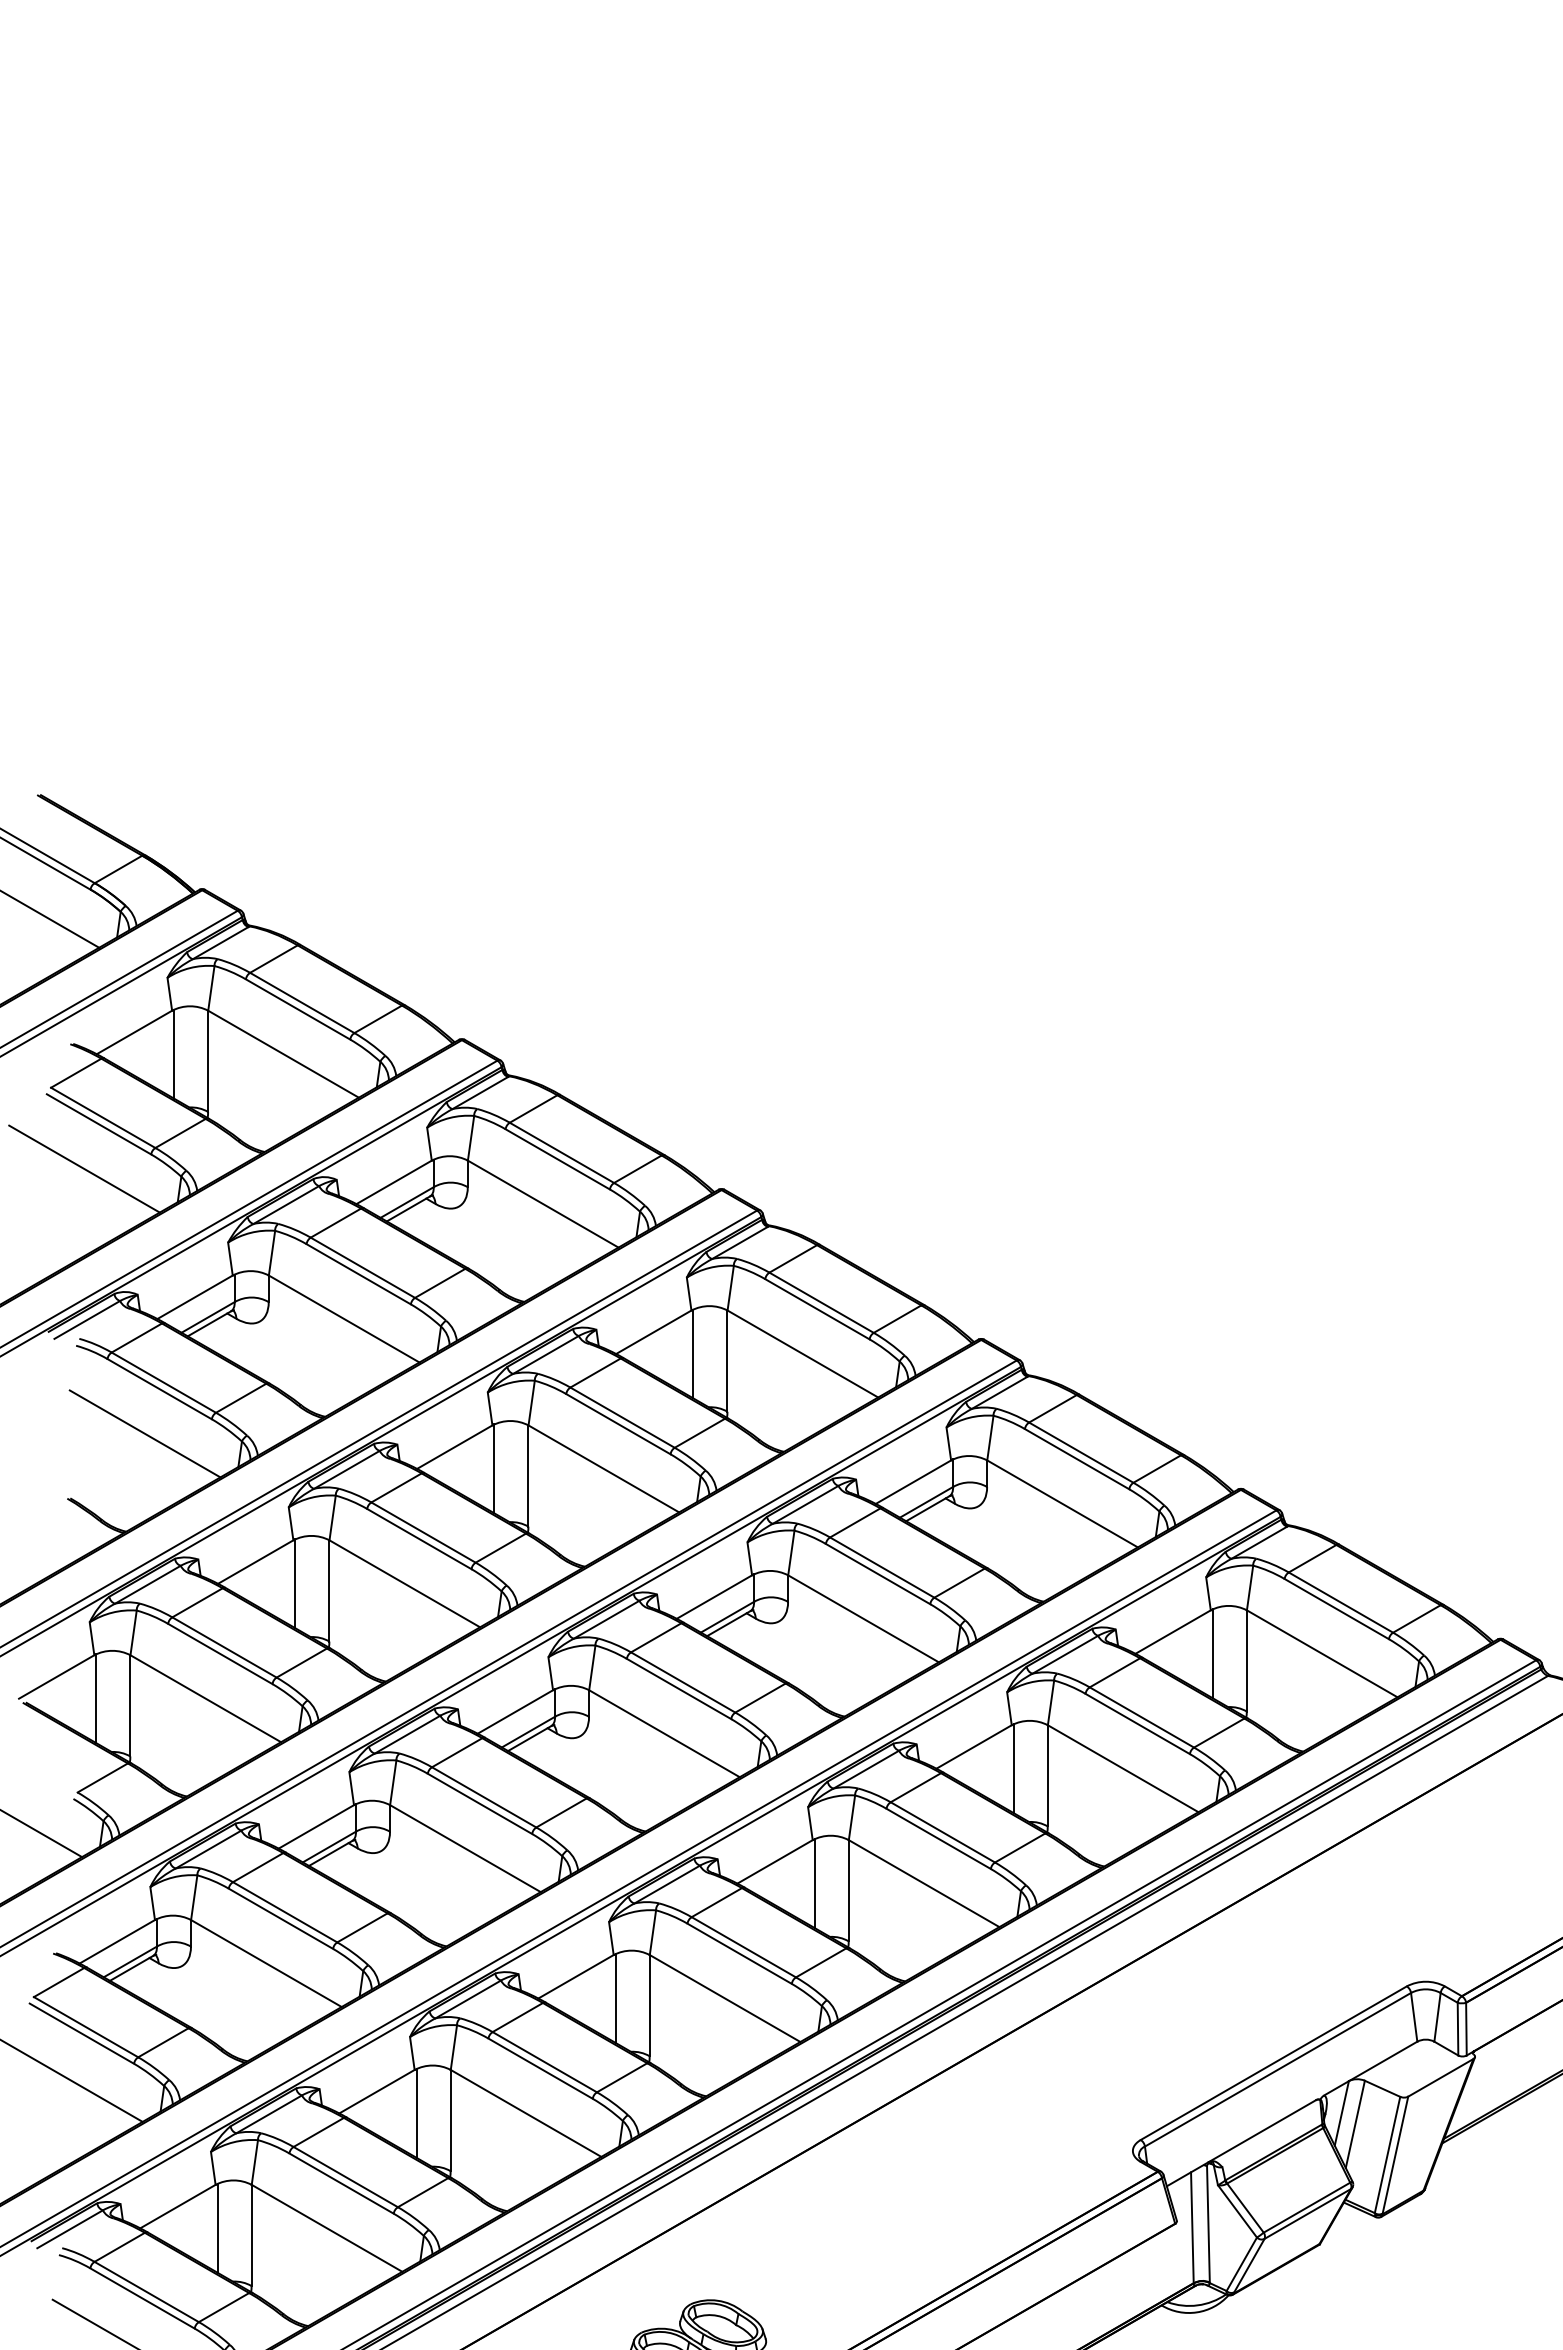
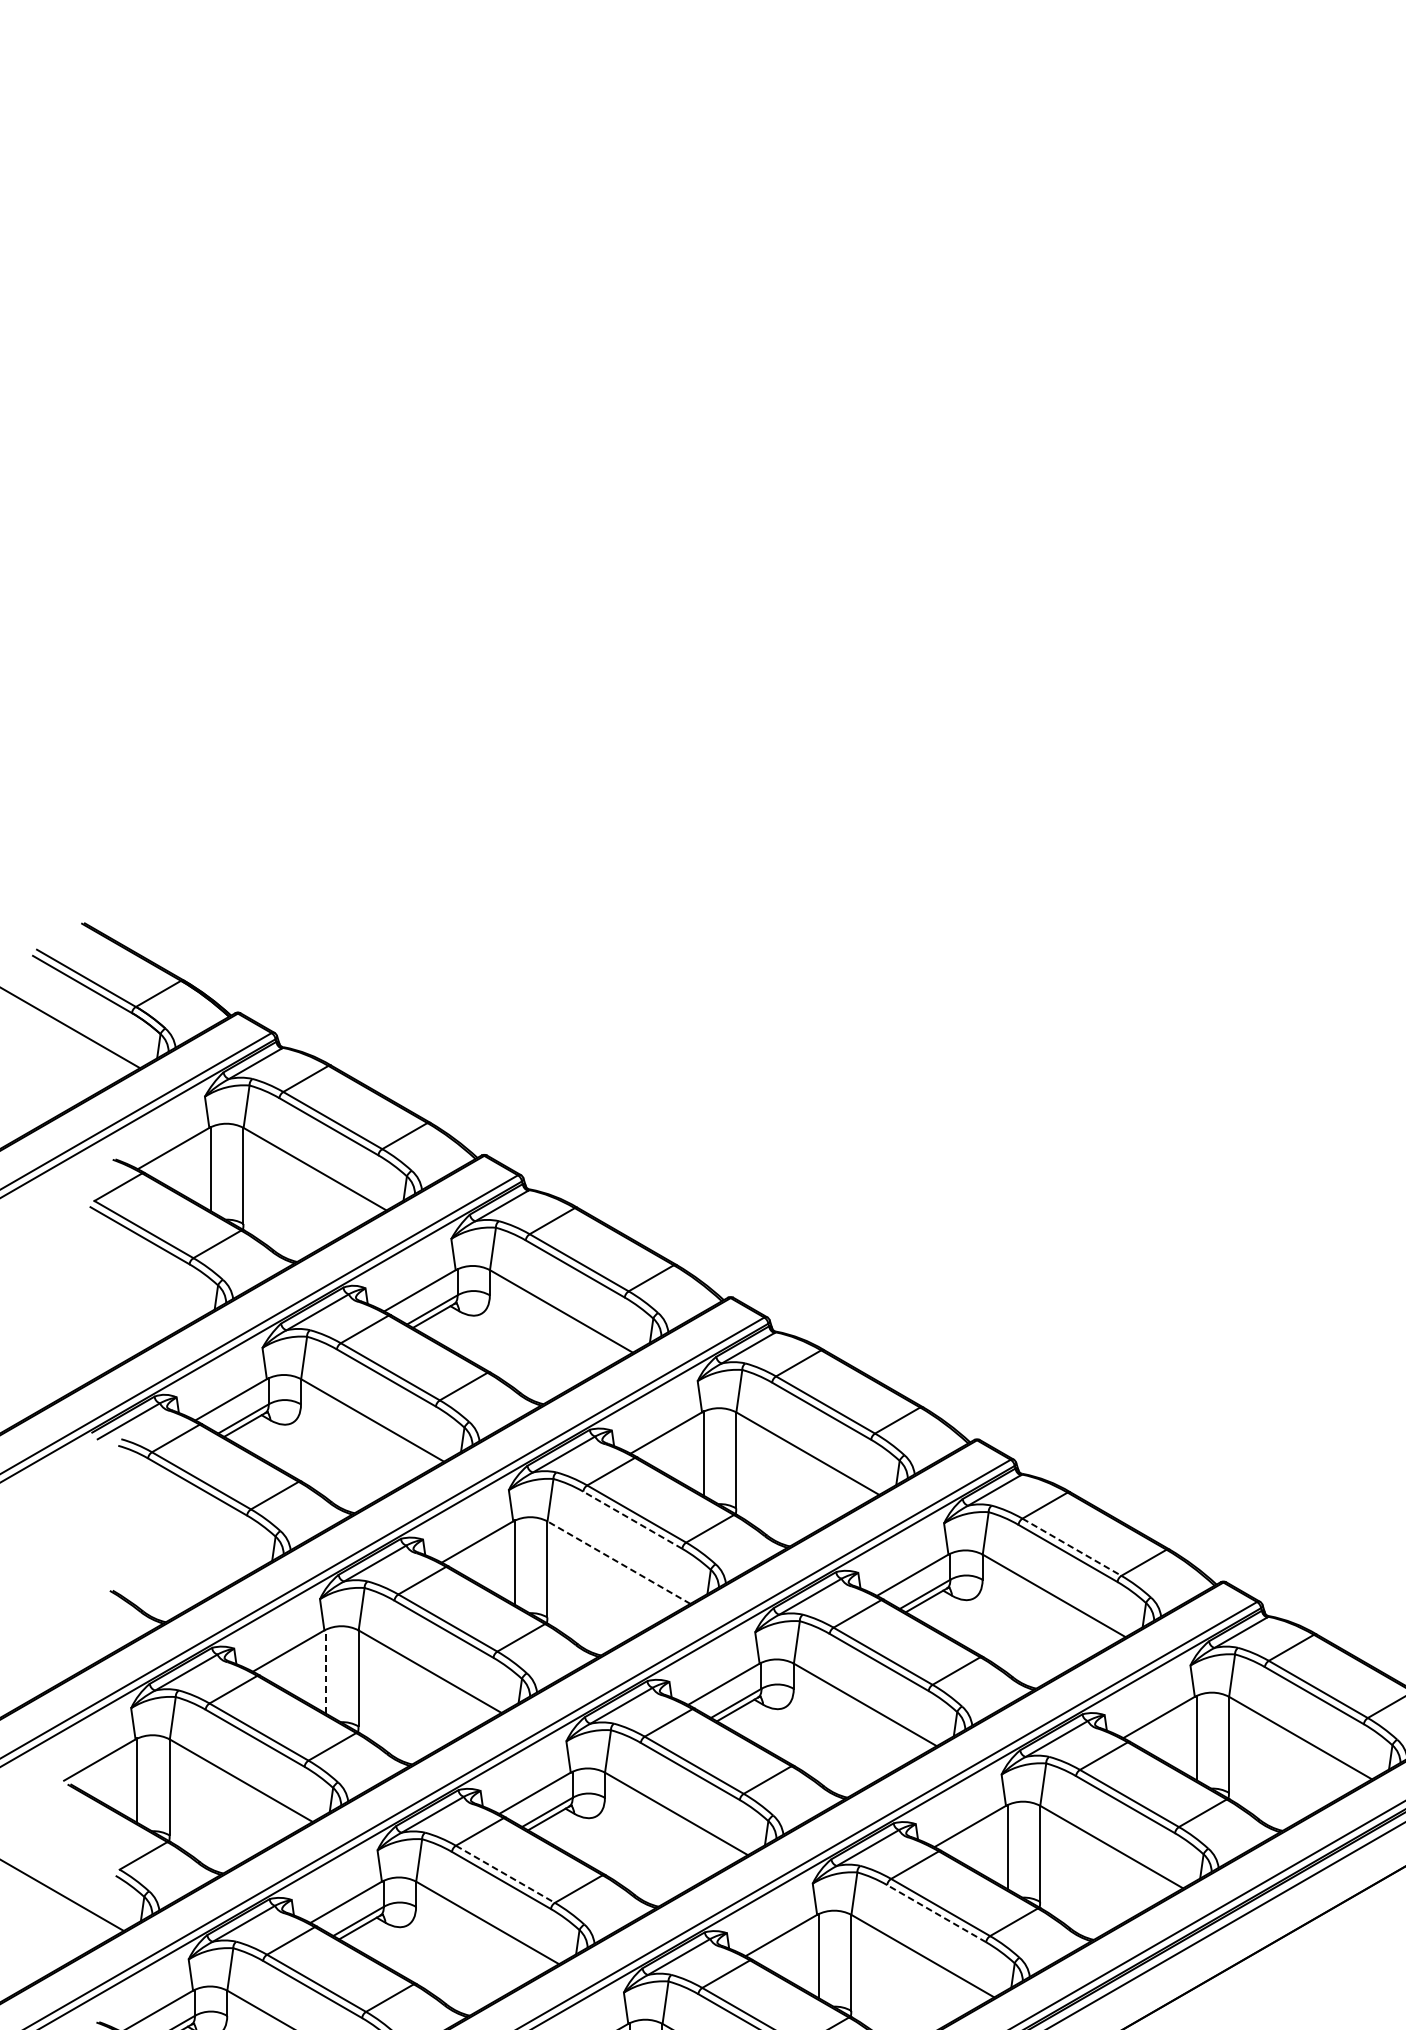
line: (84, 1168) -> (126, 1277), removed
line: (617, 1423) -> (631, 1519), solid -> dashed
line: (144, 1433) -> (183, 1529), removed
line: (1081, 1452) -> (1072, 1547), solid -> dashed
line: (603, 1468) -> (618, 1562), solid -> dashed
line: (295, 1583) -> (326, 1671), solid -> dashed
line: (484, 1797) -> (505, 1874), solid -> dashed
line: (938, 1838) -> (936, 1913), solid -> dashed

